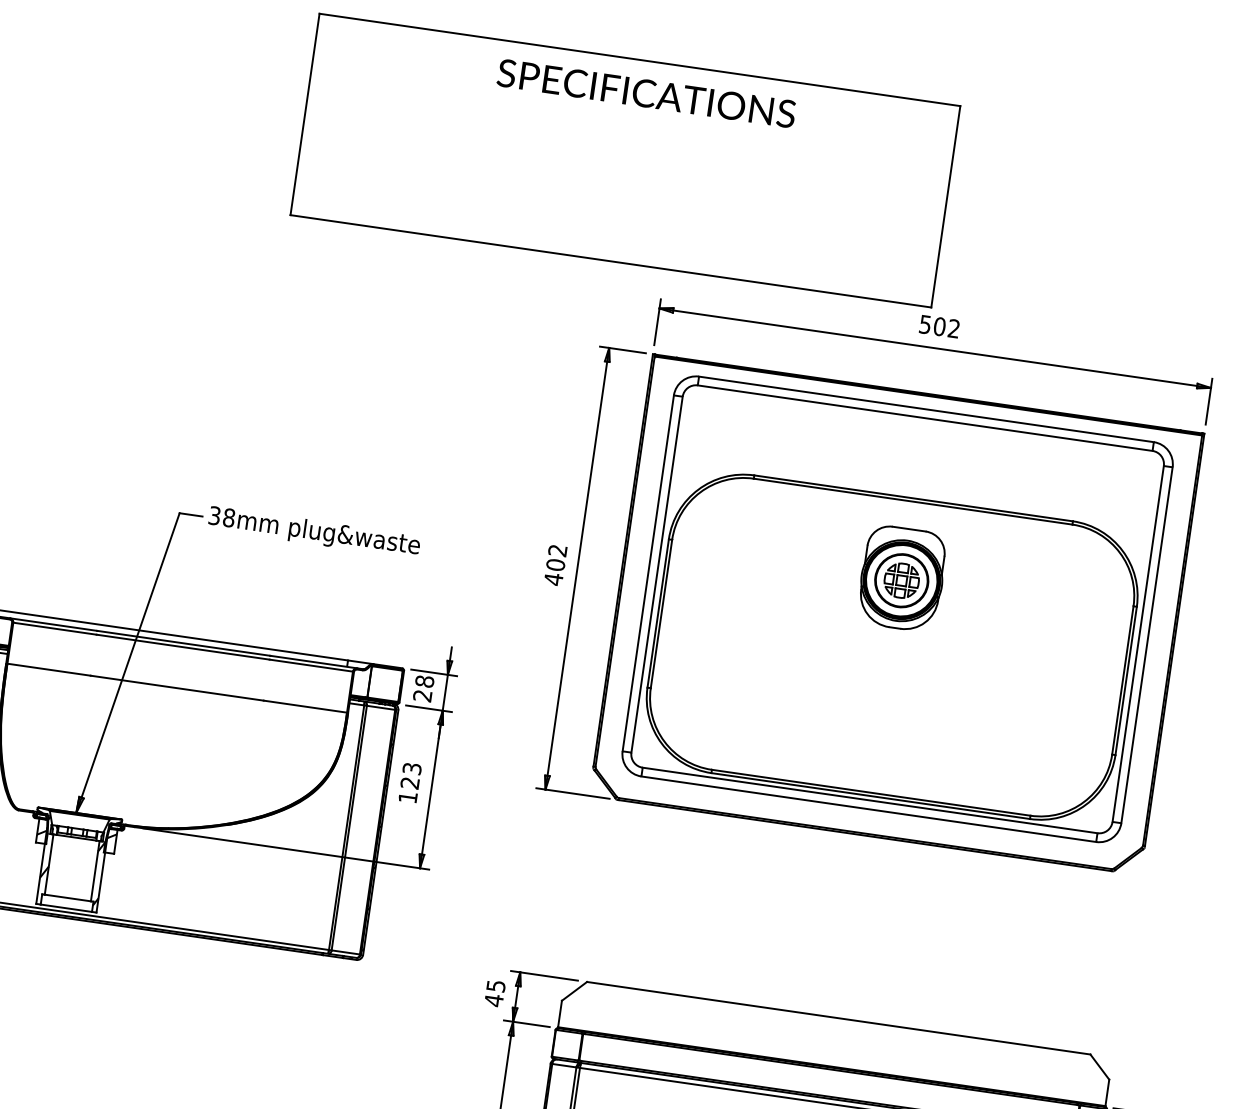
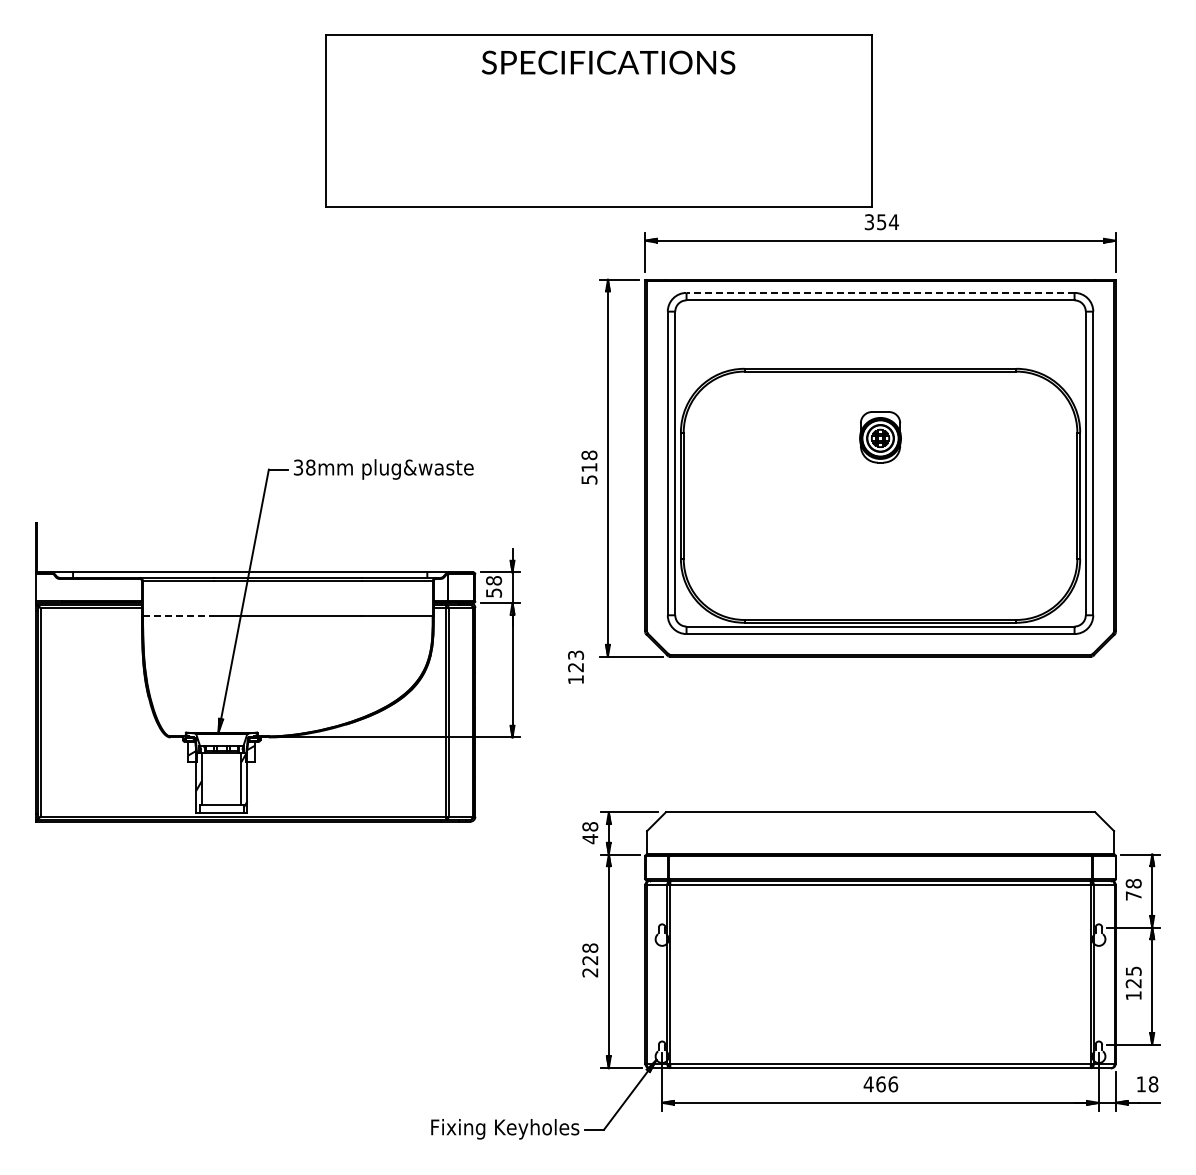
text: (939, 327) -> (881, 222), 502 -> 354
line: (926, 408) -> (880, 292), solid -> dashed
text: (555, 564) -> (589, 467), 402 -> 518
part: (901, 578) -> (880, 437), size x0.6
line: (48, 670) -> (178, 616), solid -> dashed
text: (423, 695) -> (494, 592), 28 -> 58
text: (409, 781) -> (575, 666), moved
text: (496, 985) -> (590, 826), 45 -> 48

